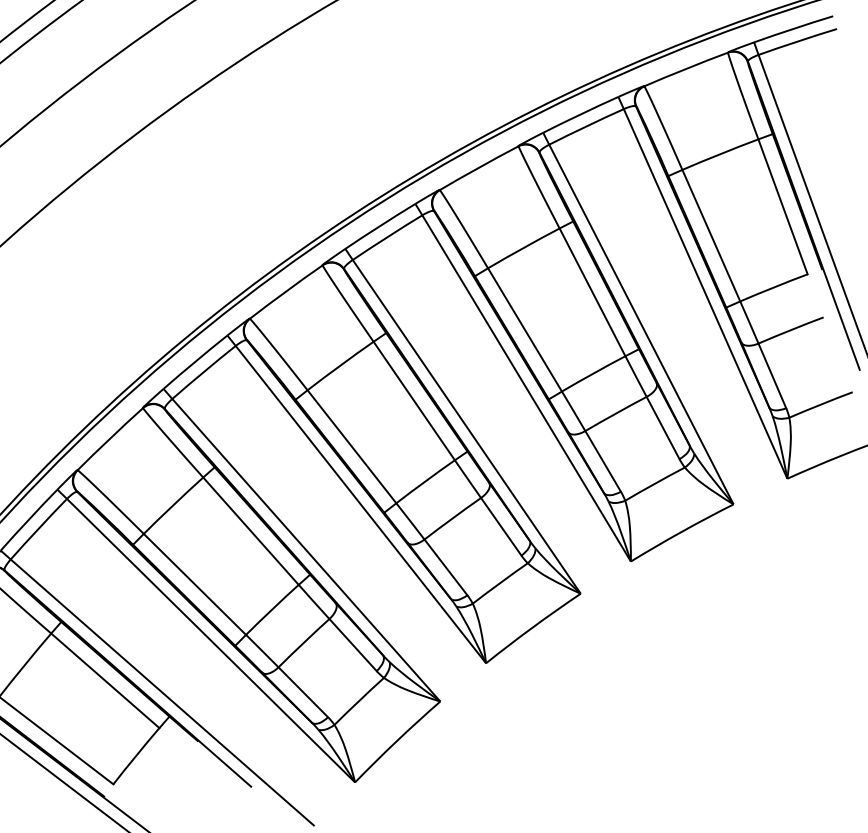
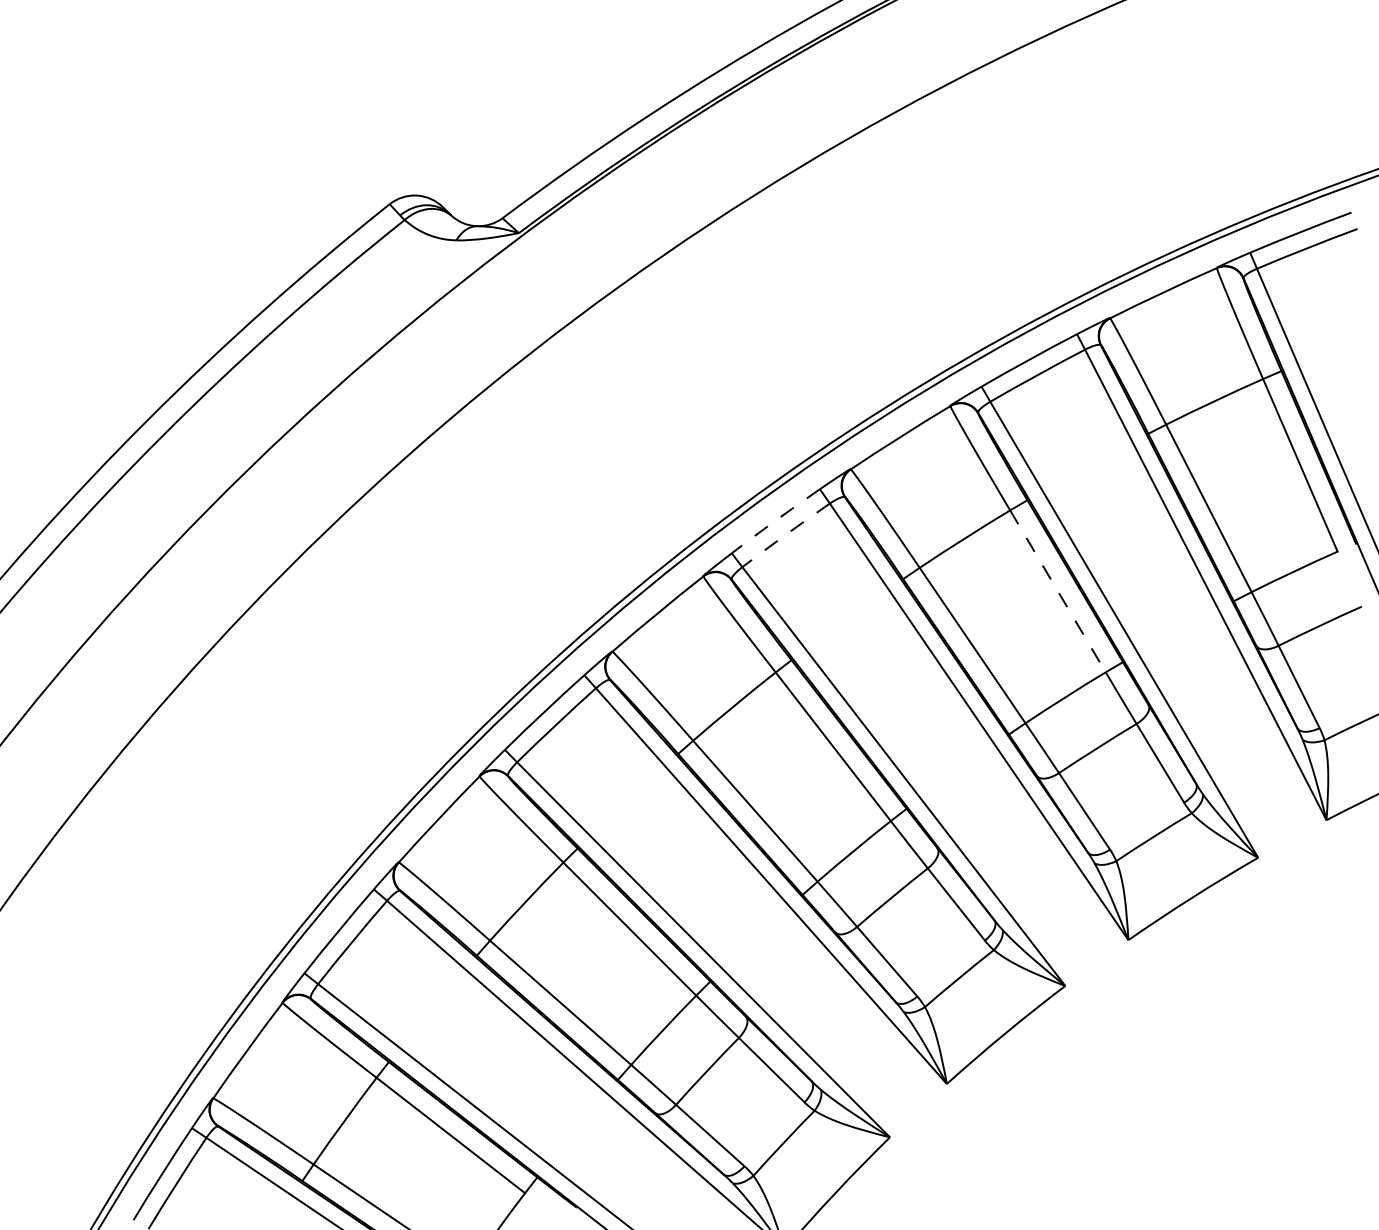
arc: (380, 225) -> (775, 520), solid -> dashed
arc: (387, 236) -> (785, 534), solid -> dashed
line: (592, 292) -> (1058, 591), solid -> dashed

